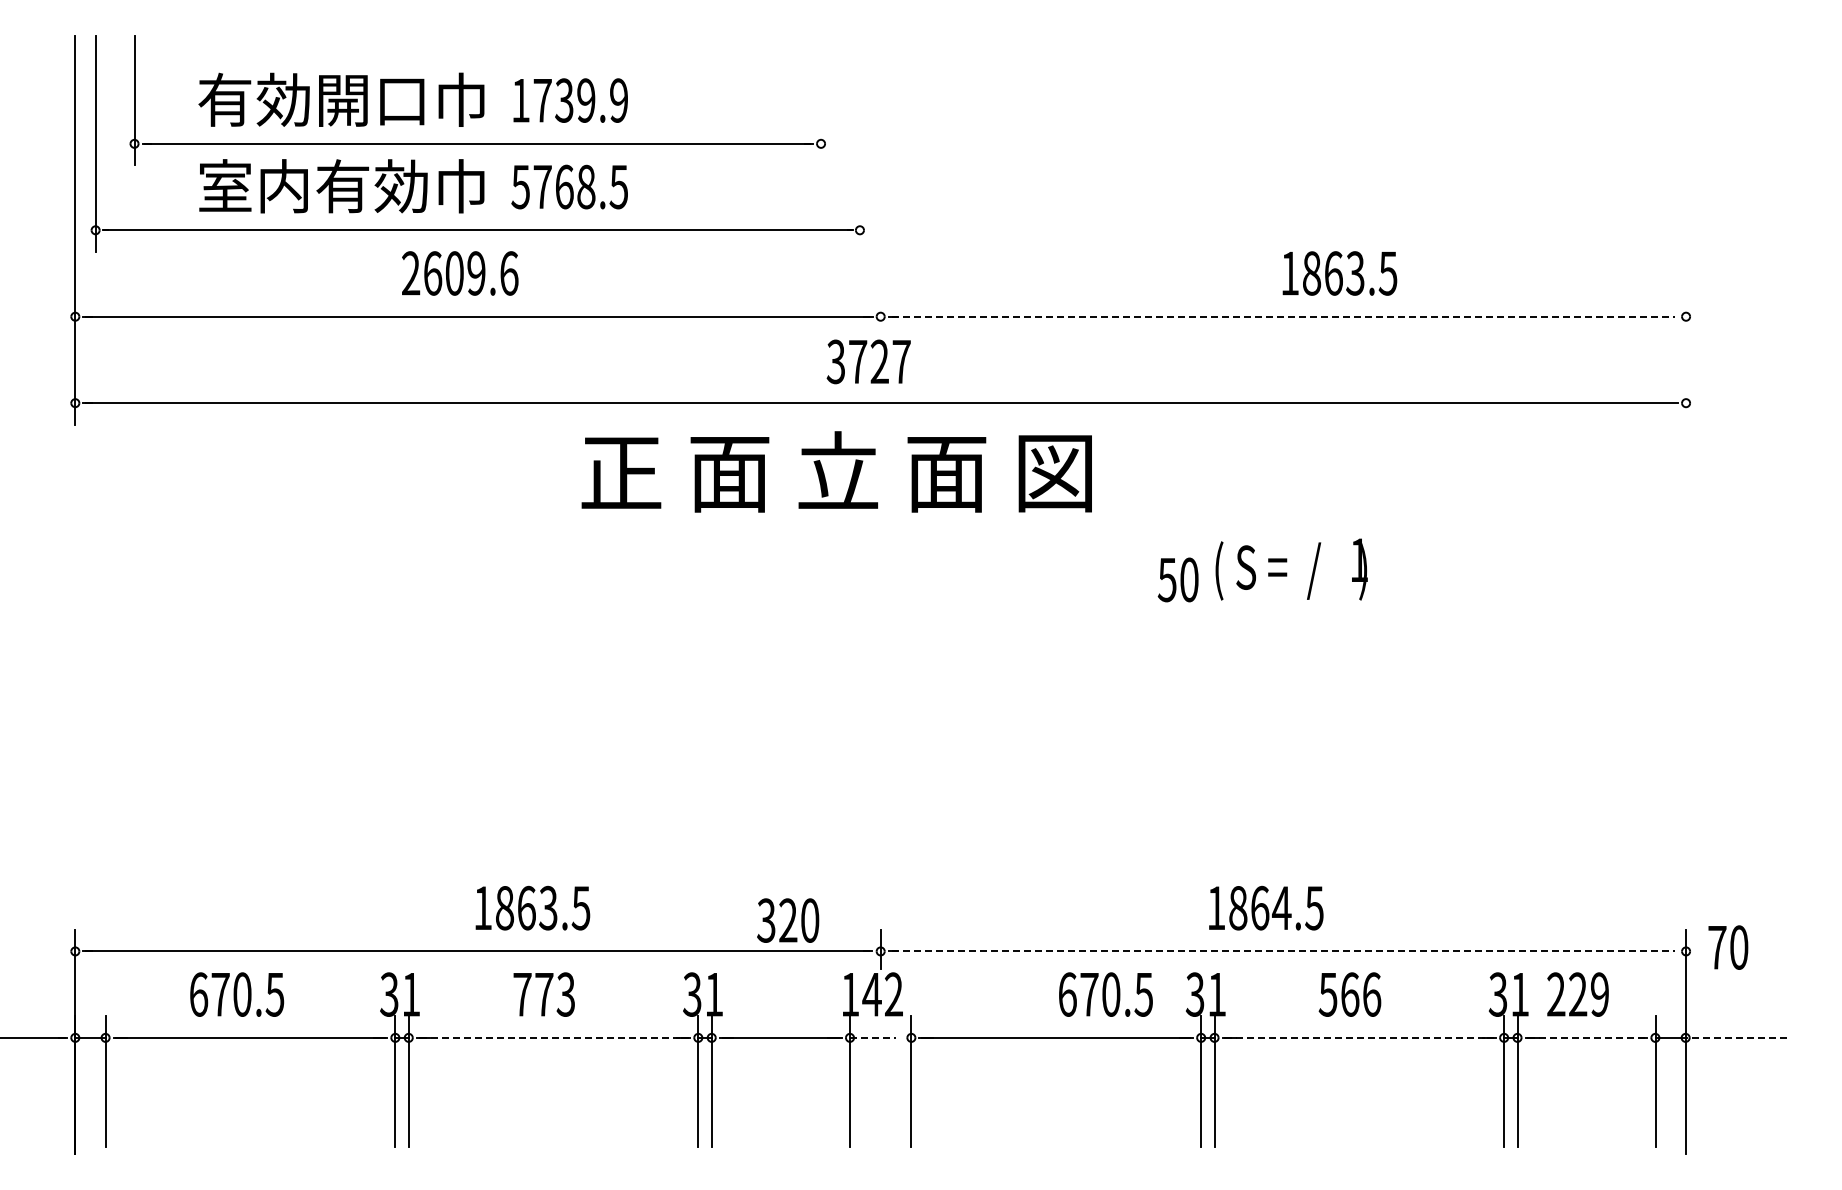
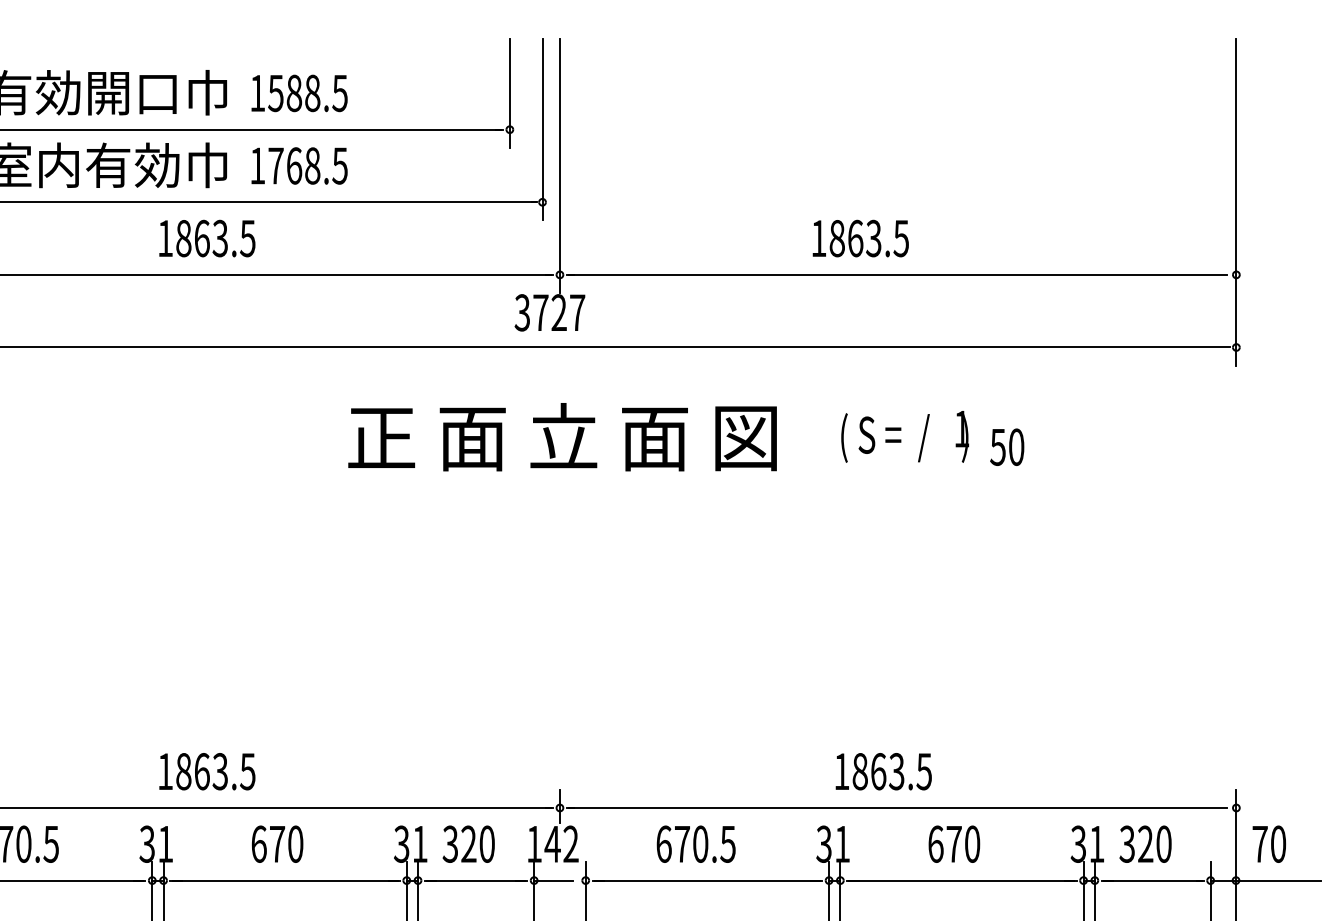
text: (580, 100) -> (307, 93), 1739.9 -> 1588.5
line: (821, 100) -> (510, 93), added
line: (859, 143) -> (542, 129), added
line: (880, 186) -> (559, 165), added
text: (520, 187) -> (257, 166), 5768.5 -> 1768.5
line: (1686, 229) -> (1236, 201), added
text: (460, 273) -> (207, 238), 2609.6 -> 1863.5
text: (1339, 273) -> (860, 238), moved
line: (1283, 316) -> (898, 274), dashed -> solid
text: (836, 471) -> (562, 436), moved
text: (1291, 569) -> (904, 436), moved
text: (1177, 579) -> (1006, 446), moved
text: (532, 907) -> (207, 771), moved
text: (1281, 907) -> (896, 771), 1864.5 -> 1863.5
text: (788, 920) -> (469, 844), moved
text: (1728, 947) -> (1269, 844), moved
line: (1283, 951) -> (898, 808), dashed -> solid
text: (544, 994) -> (277, 844), 773 -> 670
text: (1105, 994) -> (695, 844), moved
text: (1349, 994) -> (953, 844), 566 -> 670
text: (1577, 994) -> (1145, 844), 229 -> 320
line: (553, 1037) -> (285, 880), dashed -> solid
line: (873, 1037) -> (553, 880), dashed -> solid
line: (1359, 1037) -> (962, 880), dashed -> solid
line: (1587, 1037) -> (1153, 880), dashed -> solid
line: (1735, 1037) -> (1277, 880), dashed -> solid

